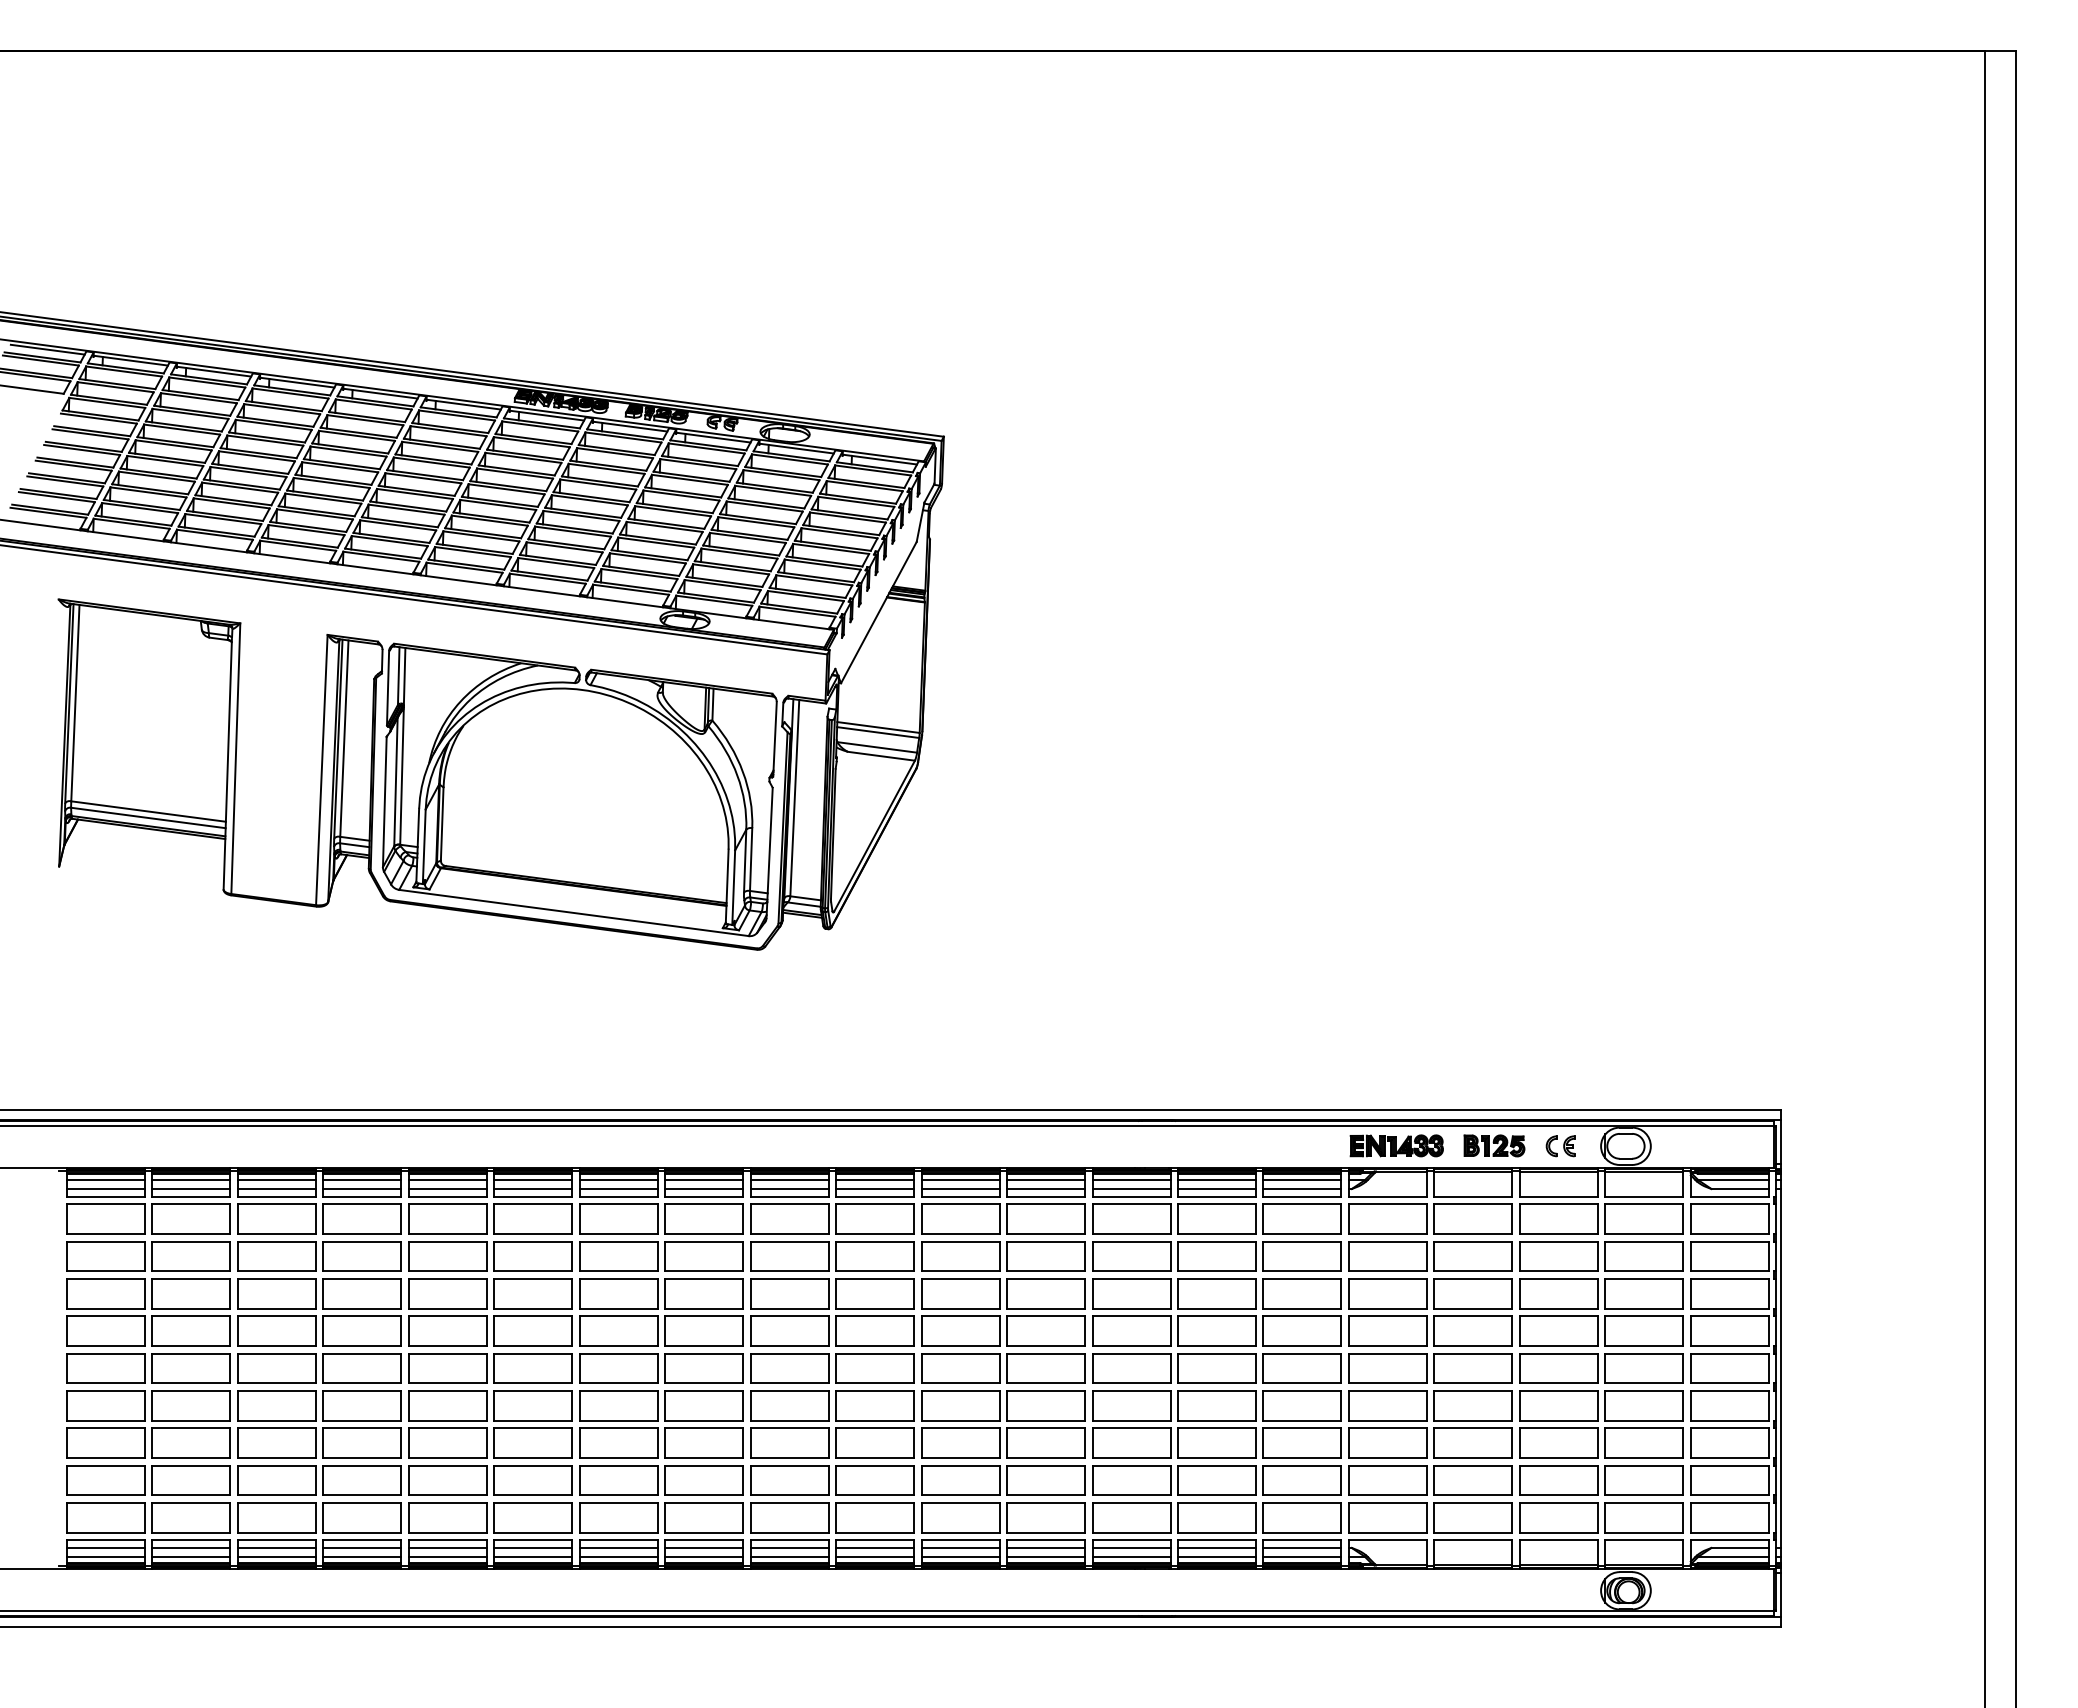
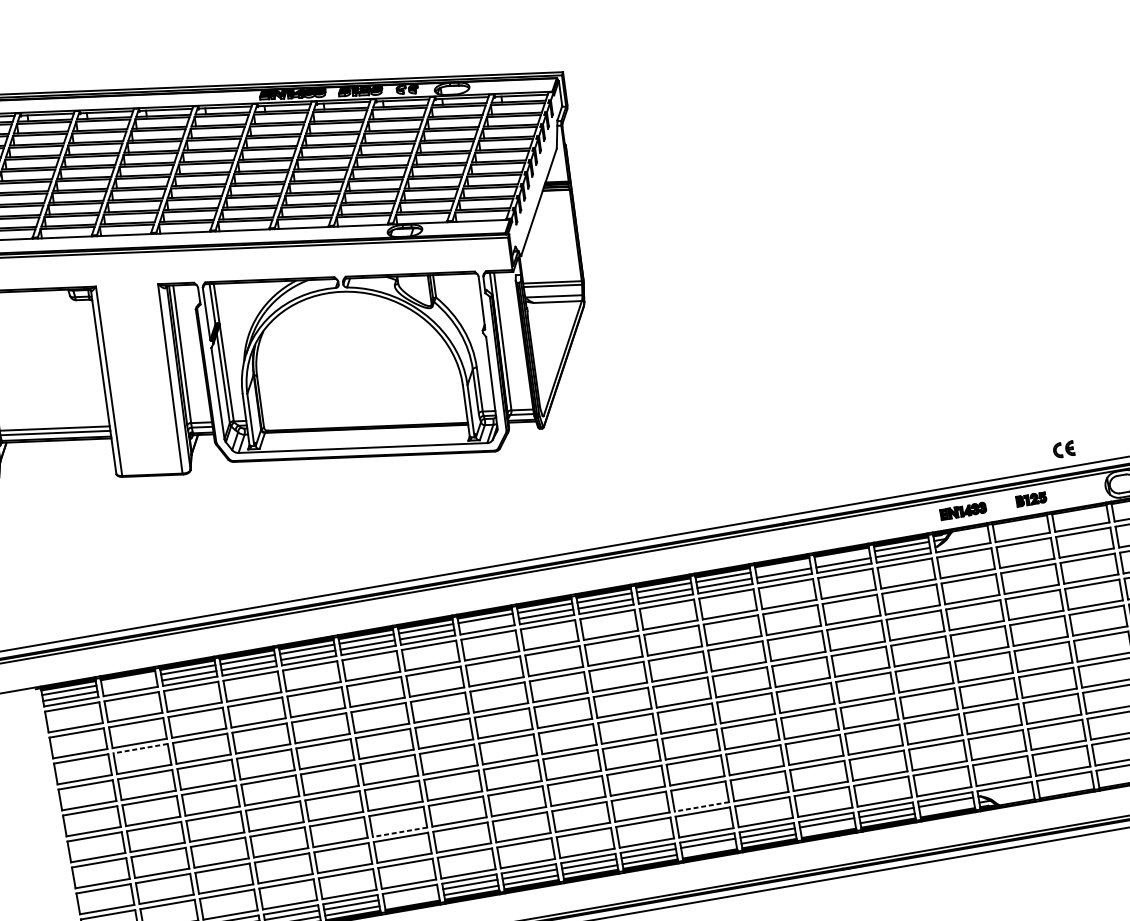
part: (1396, 1145) -> (963, 510), size x0.7
part: (1494, 1145) -> (1031, 499), size x0.7
part: (1560, 1146) -> (1063, 449), moved
line: (191, 1180) -> (128, 680), removed
line: (1131, 1180) -> (783, 567), removed
line: (1216, 1180) -> (842, 556), removed
line: (191, 1189) -> (130, 686), removed
line: (704, 1189) -> (486, 624), removed
line: (190, 1278) -> (140, 748), solid -> dashed
line: (532, 1458) -> (399, 832), solid -> dashed
line: (960, 1495) -> (701, 806), solid -> dashed
line: (533, 1547) -> (411, 894), removed
line: (533, 1556) -> (412, 900), removed
line: (960, 1556) -> (709, 849), removed
line: (1131, 1556) -> (828, 828), removed
line: (1302, 1556) -> (947, 808), removed

